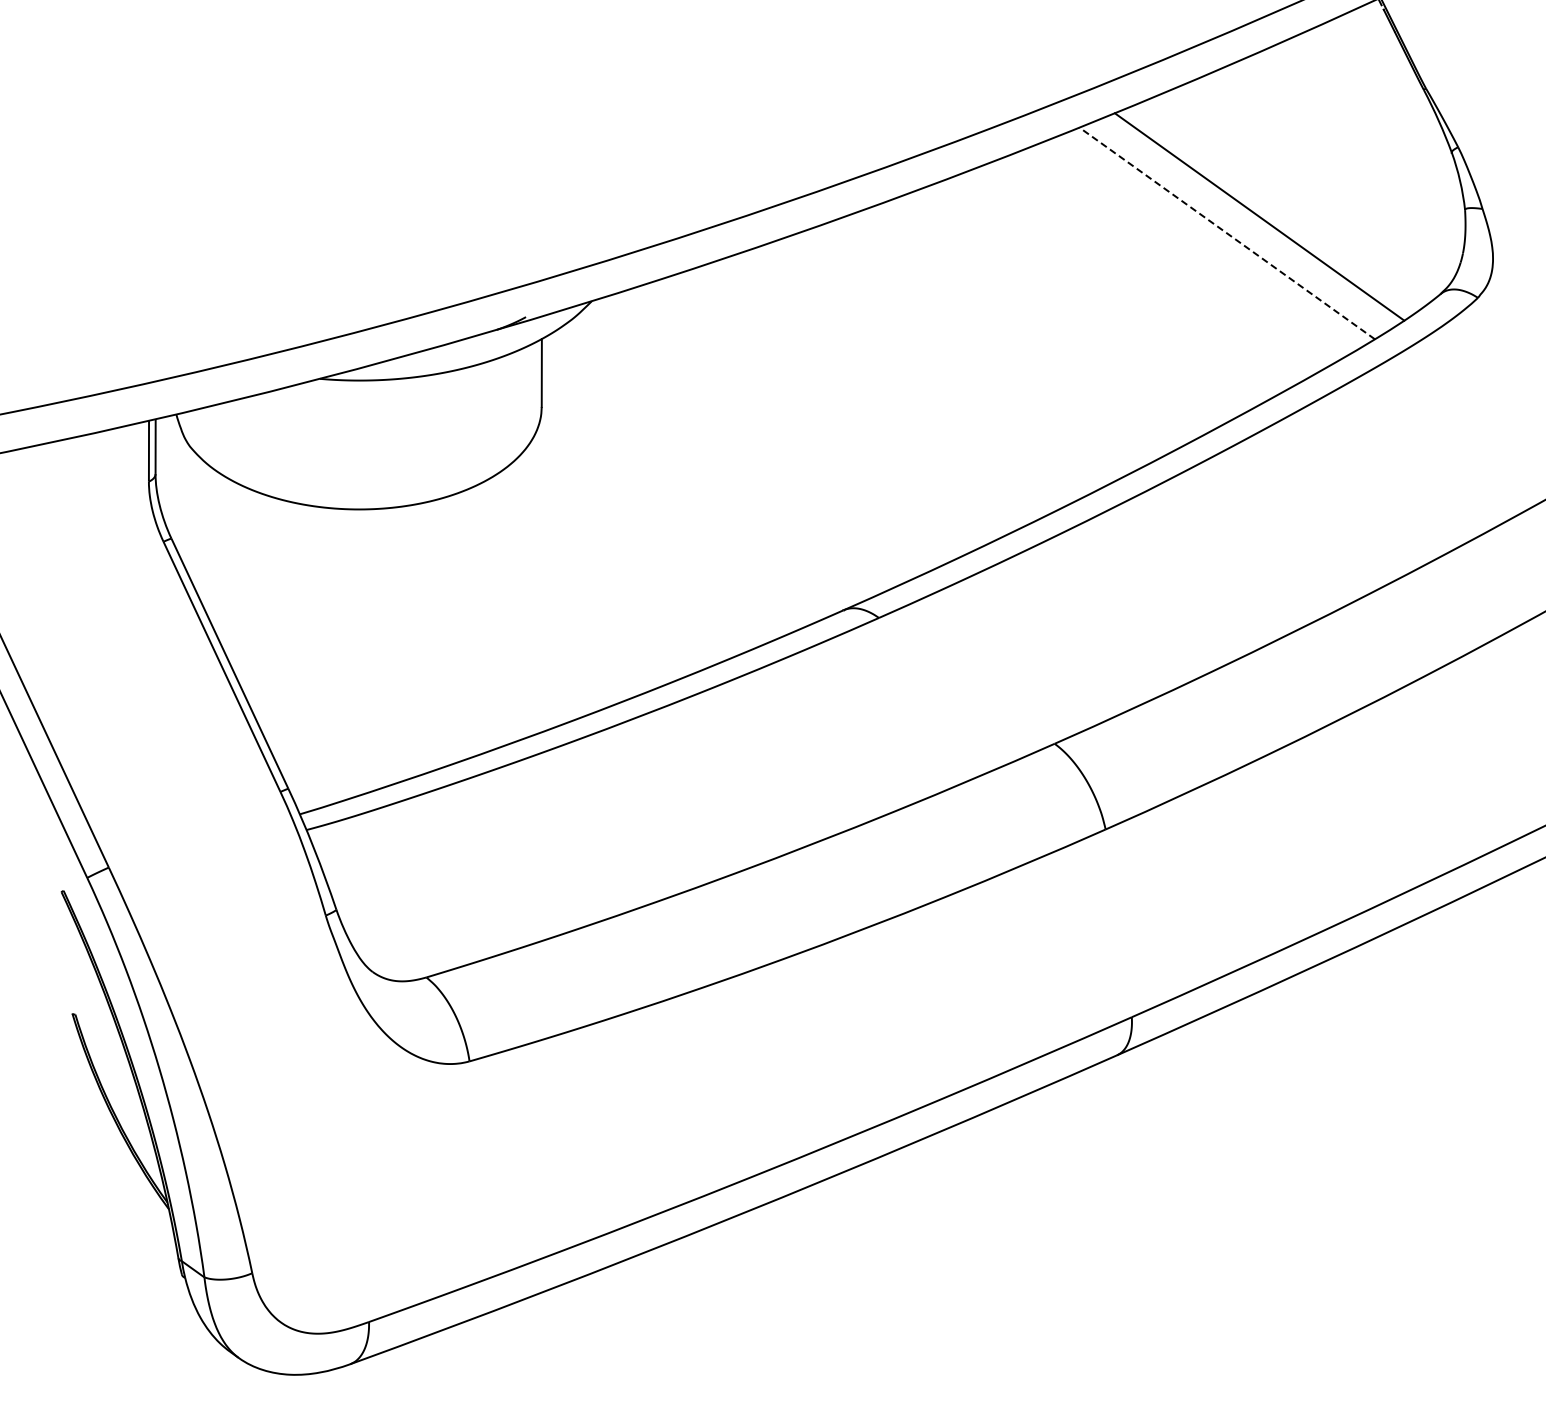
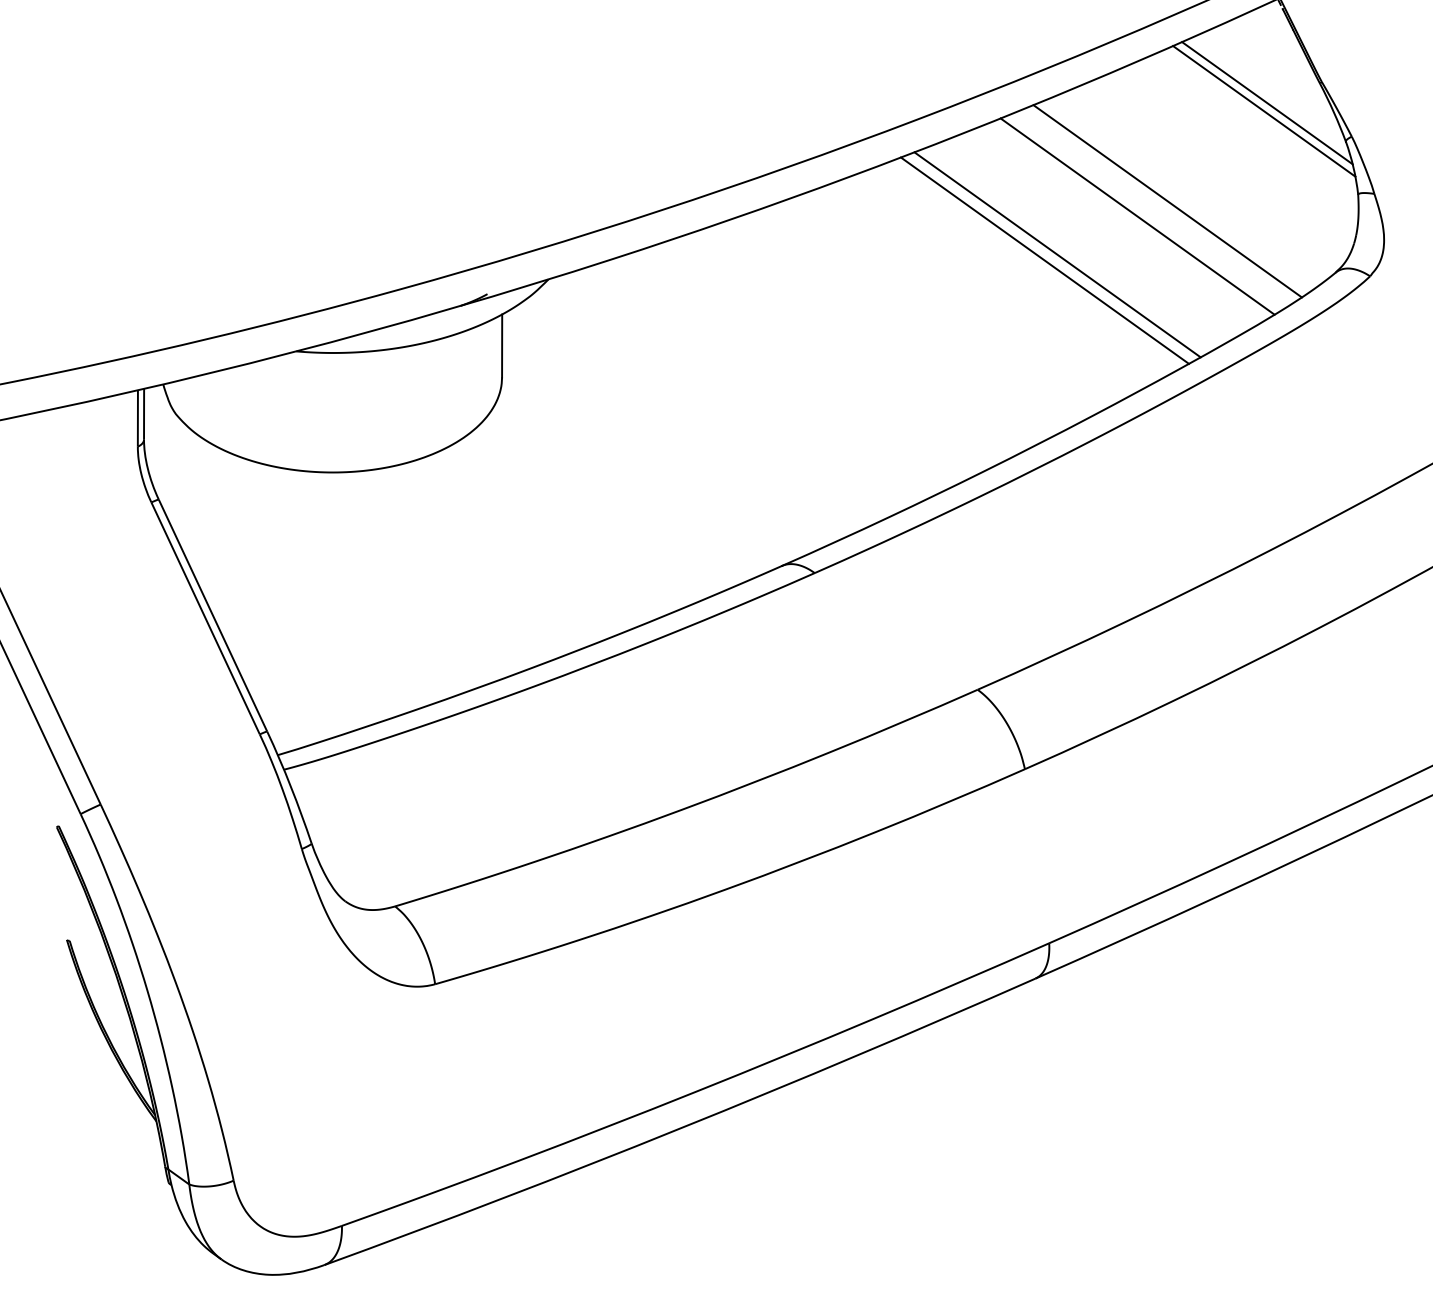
line: (1367, 111) -> (1267, 103), added
line: (1363, 119) -> (1264, 110), added
line: (1227, 233) -> (1137, 216), dashed -> solid
line: (1140, 274) -> (1057, 254), added
line: (1126, 280) -> (1044, 260), added

